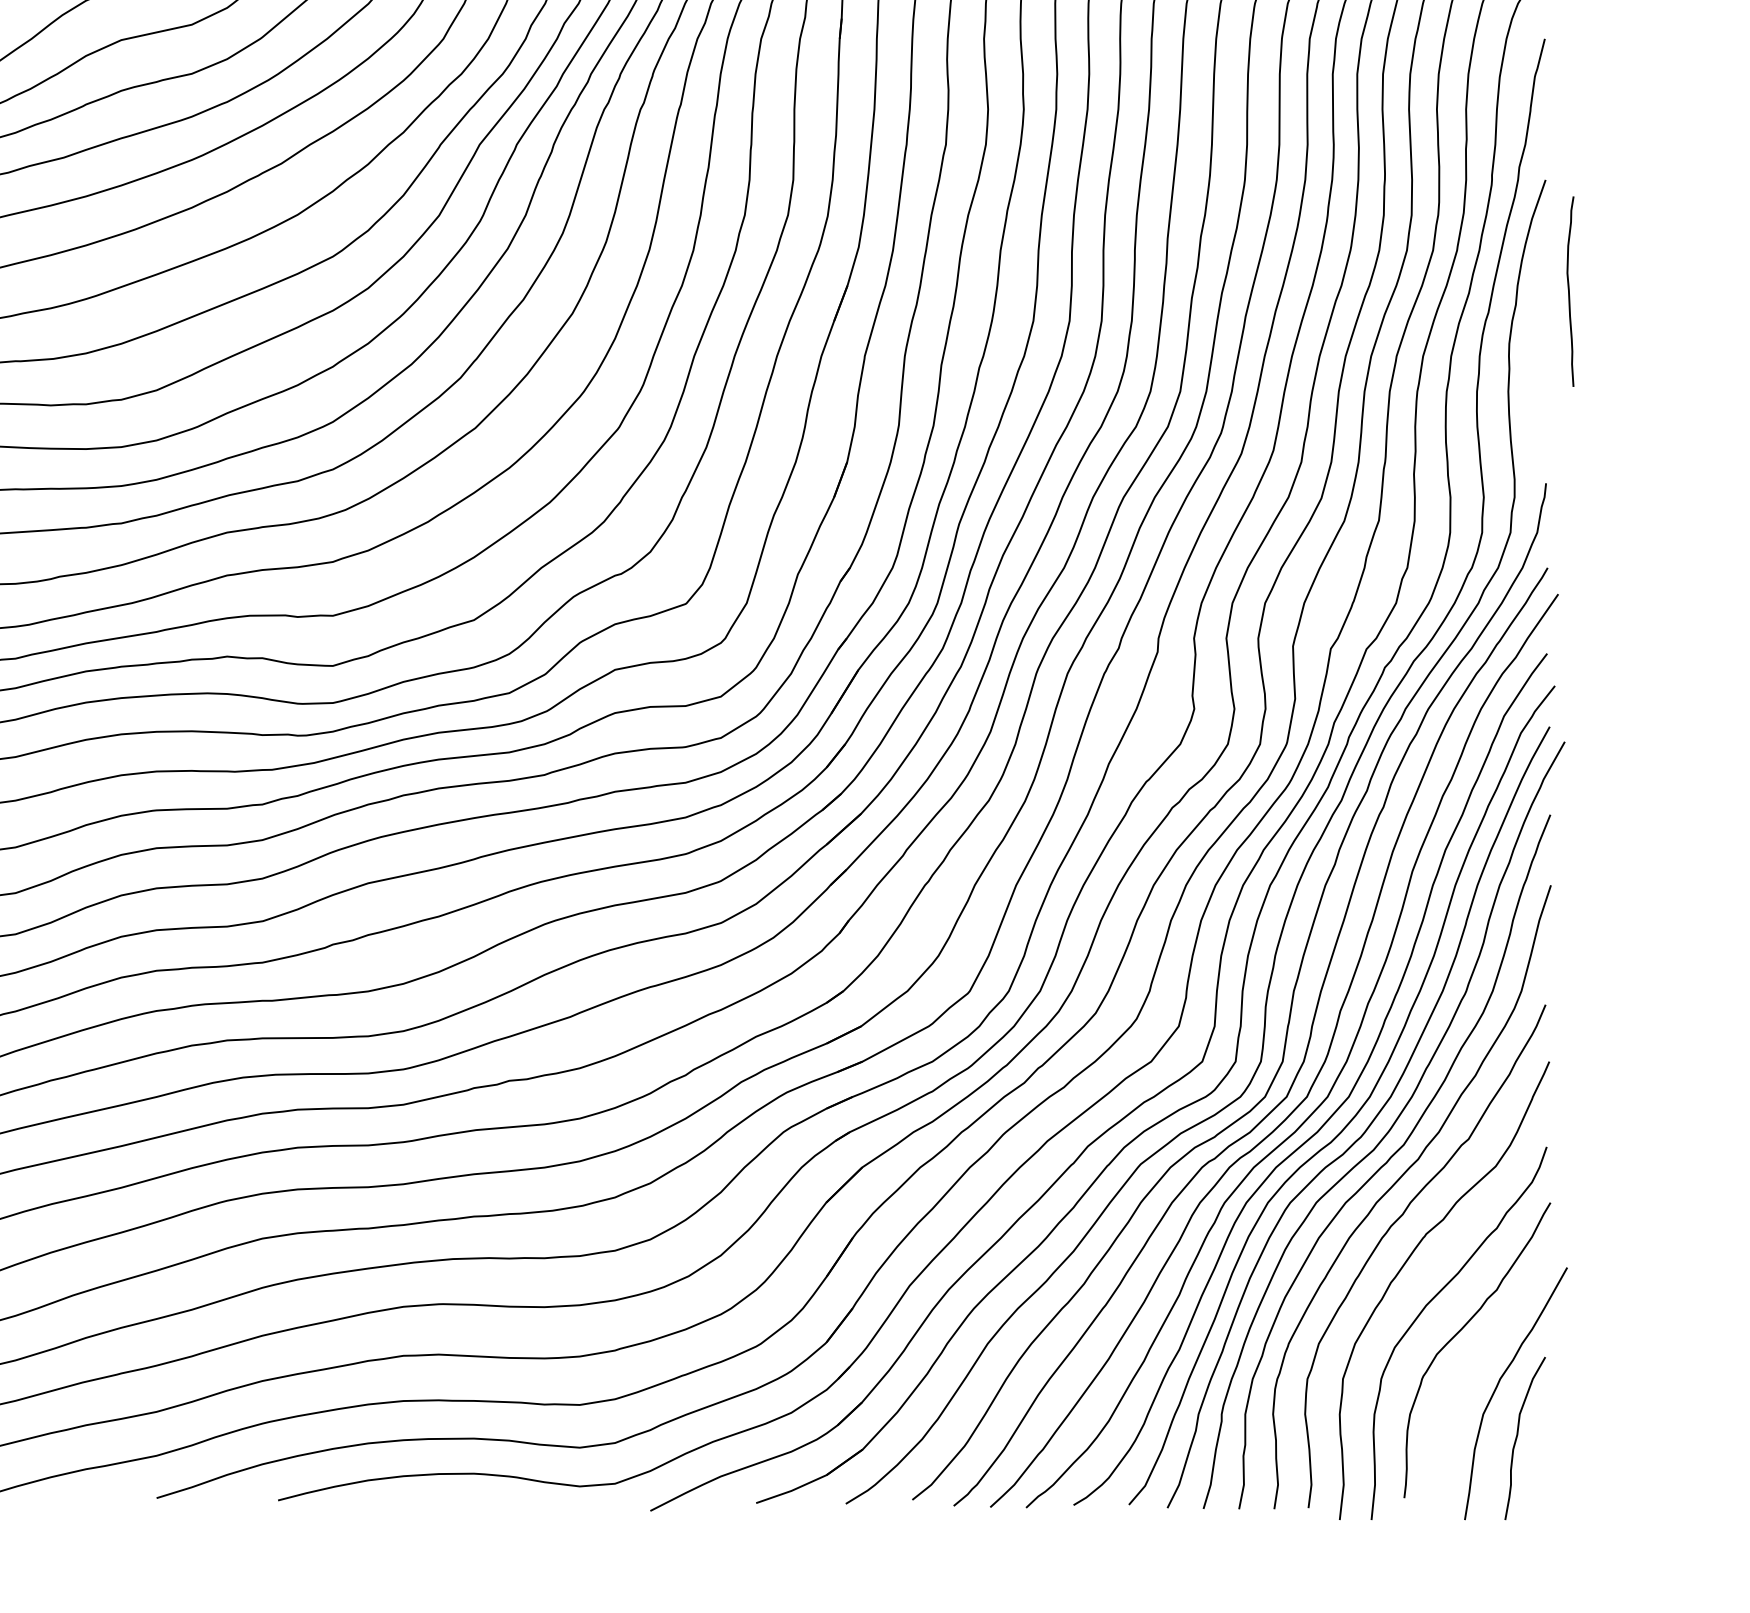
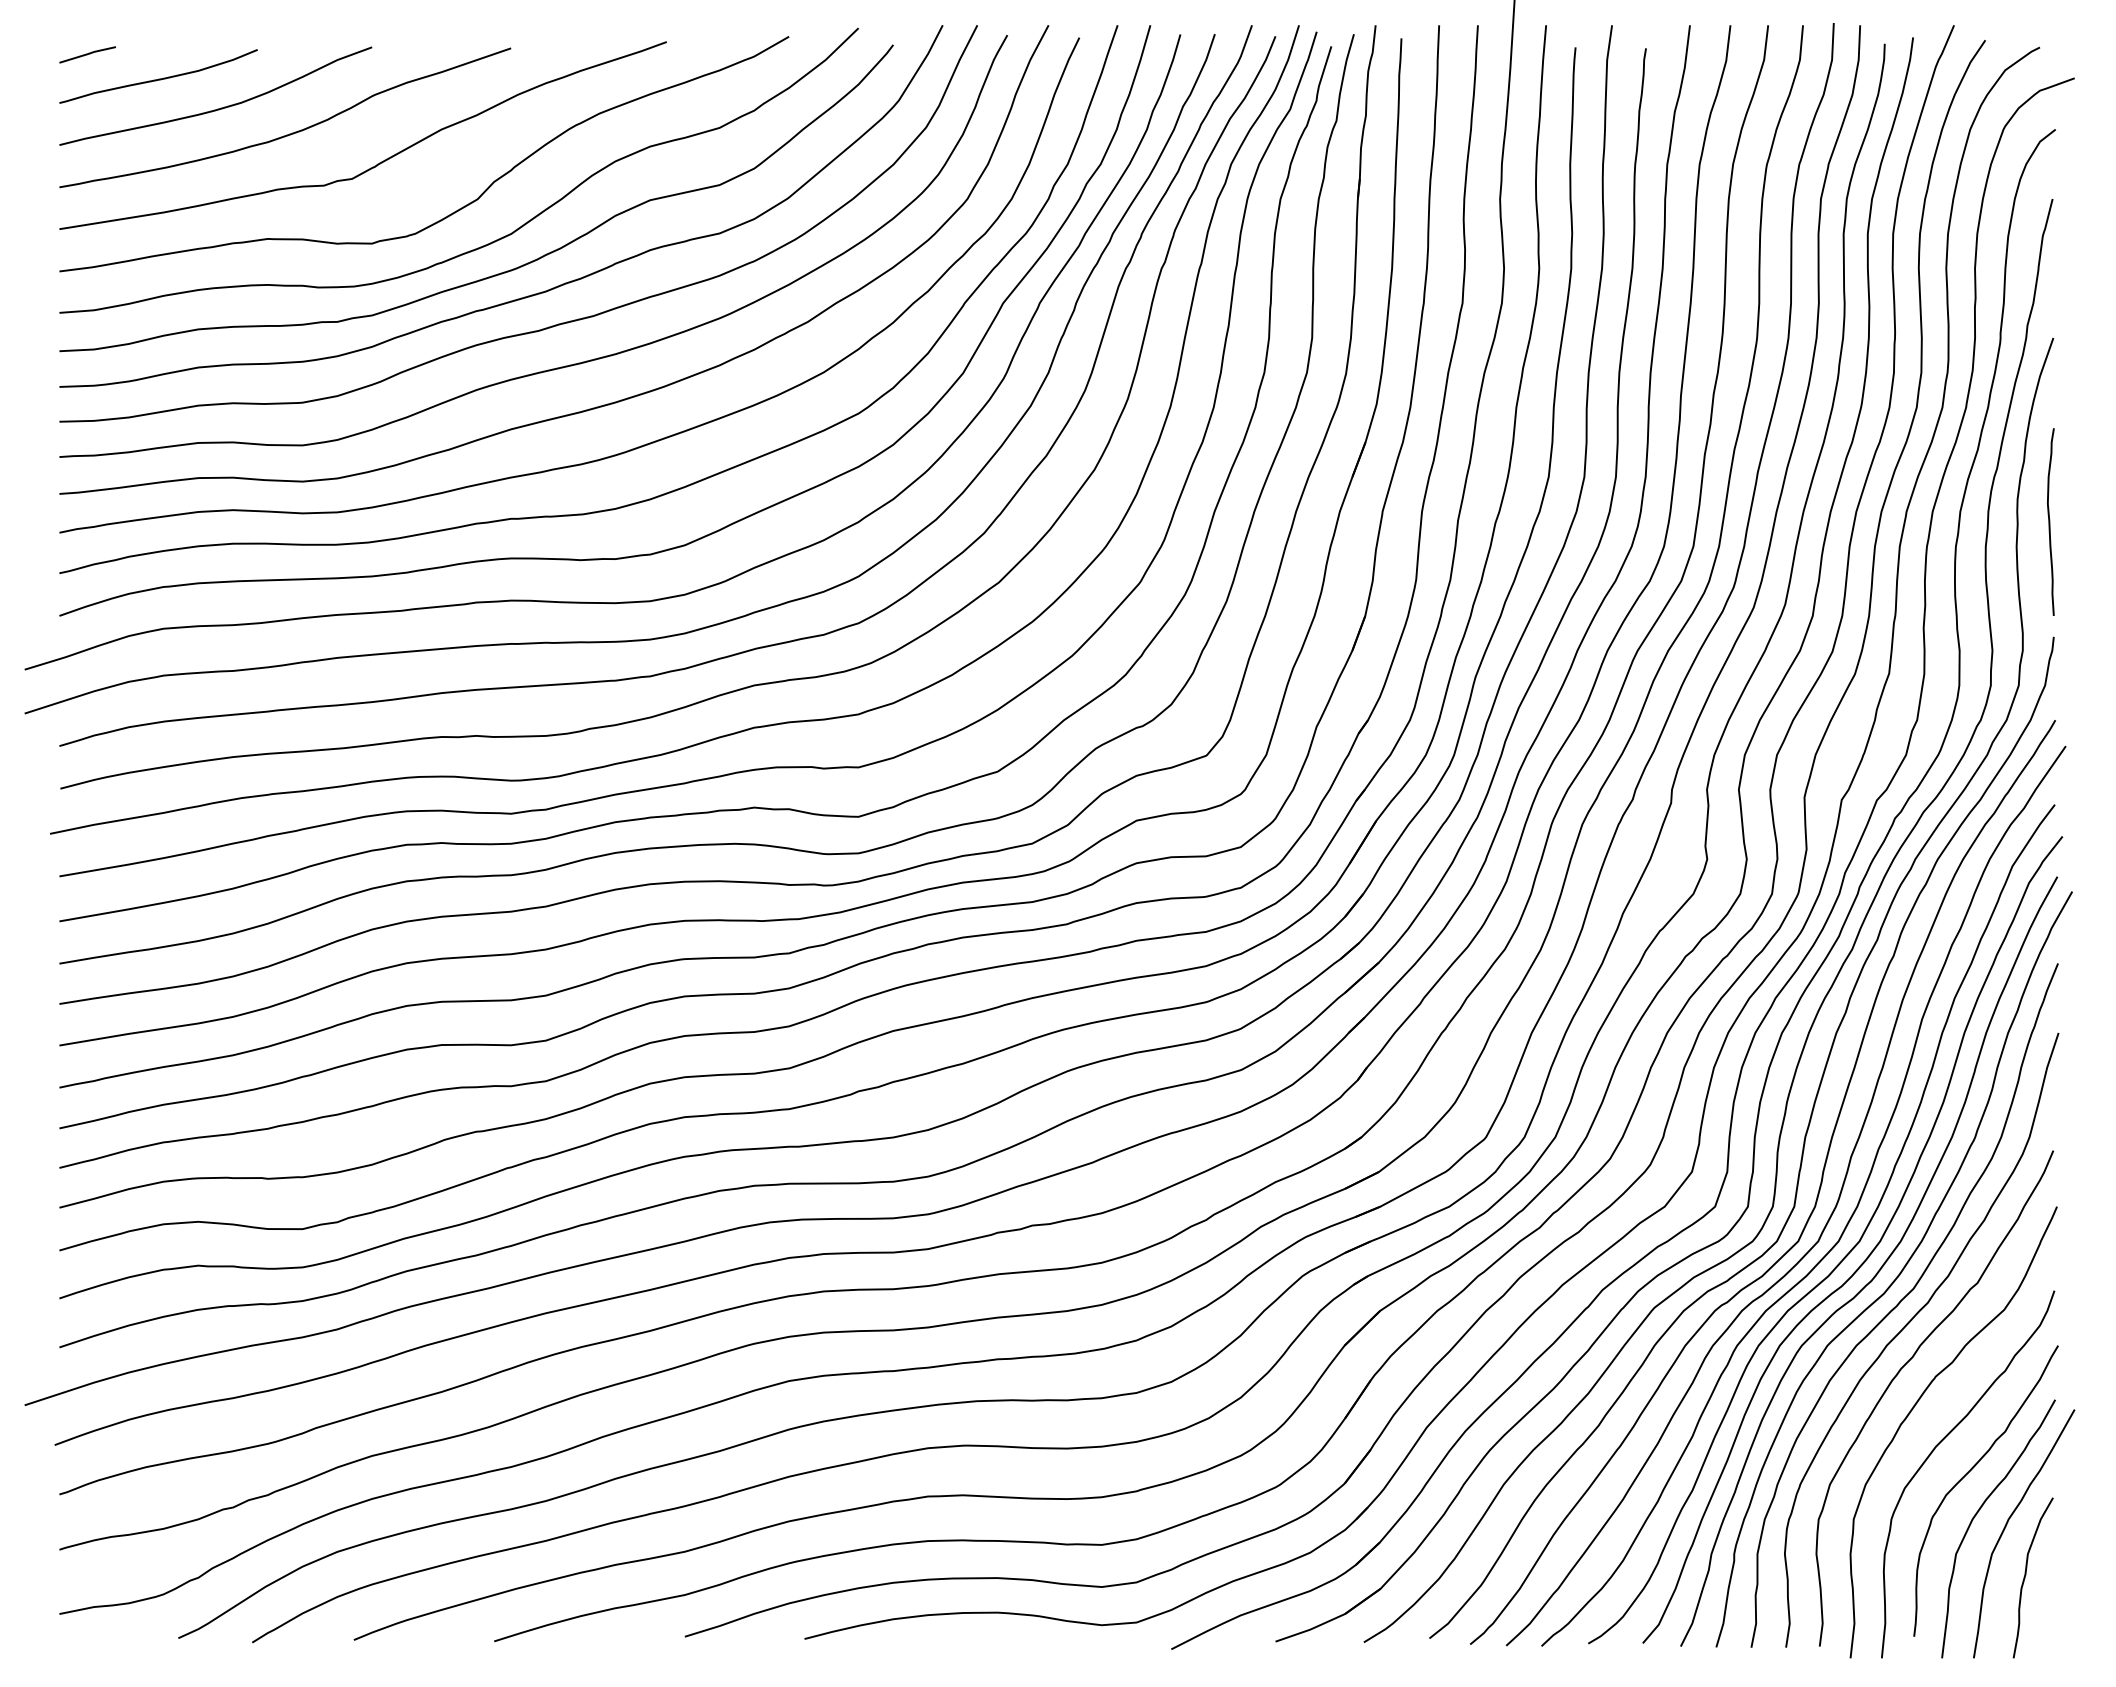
curve: (1570, 291) -> (2050, 521), moved
curve: (1468, 1374) -> (1977, 1514), added

